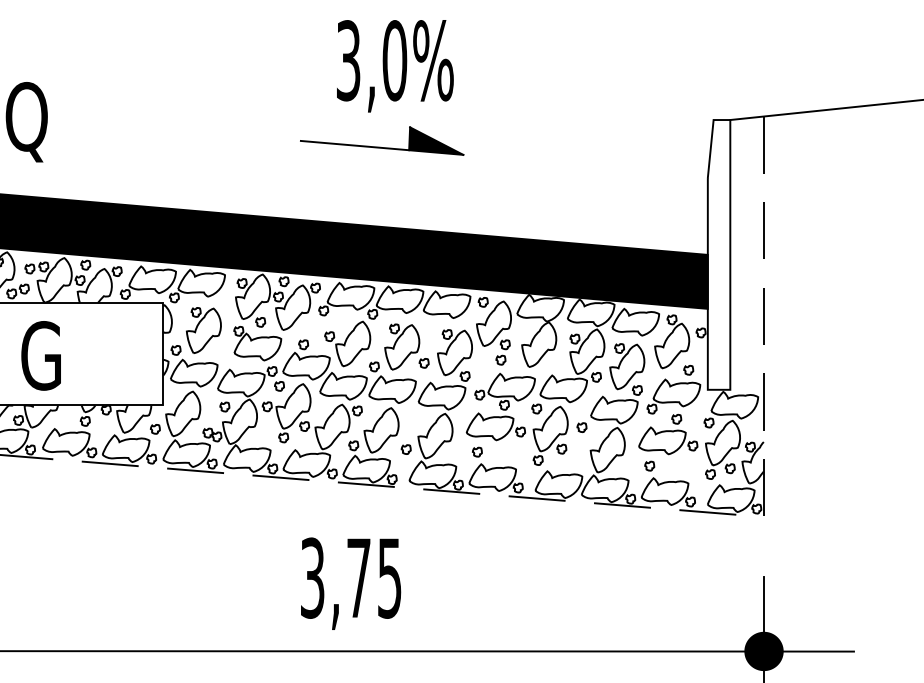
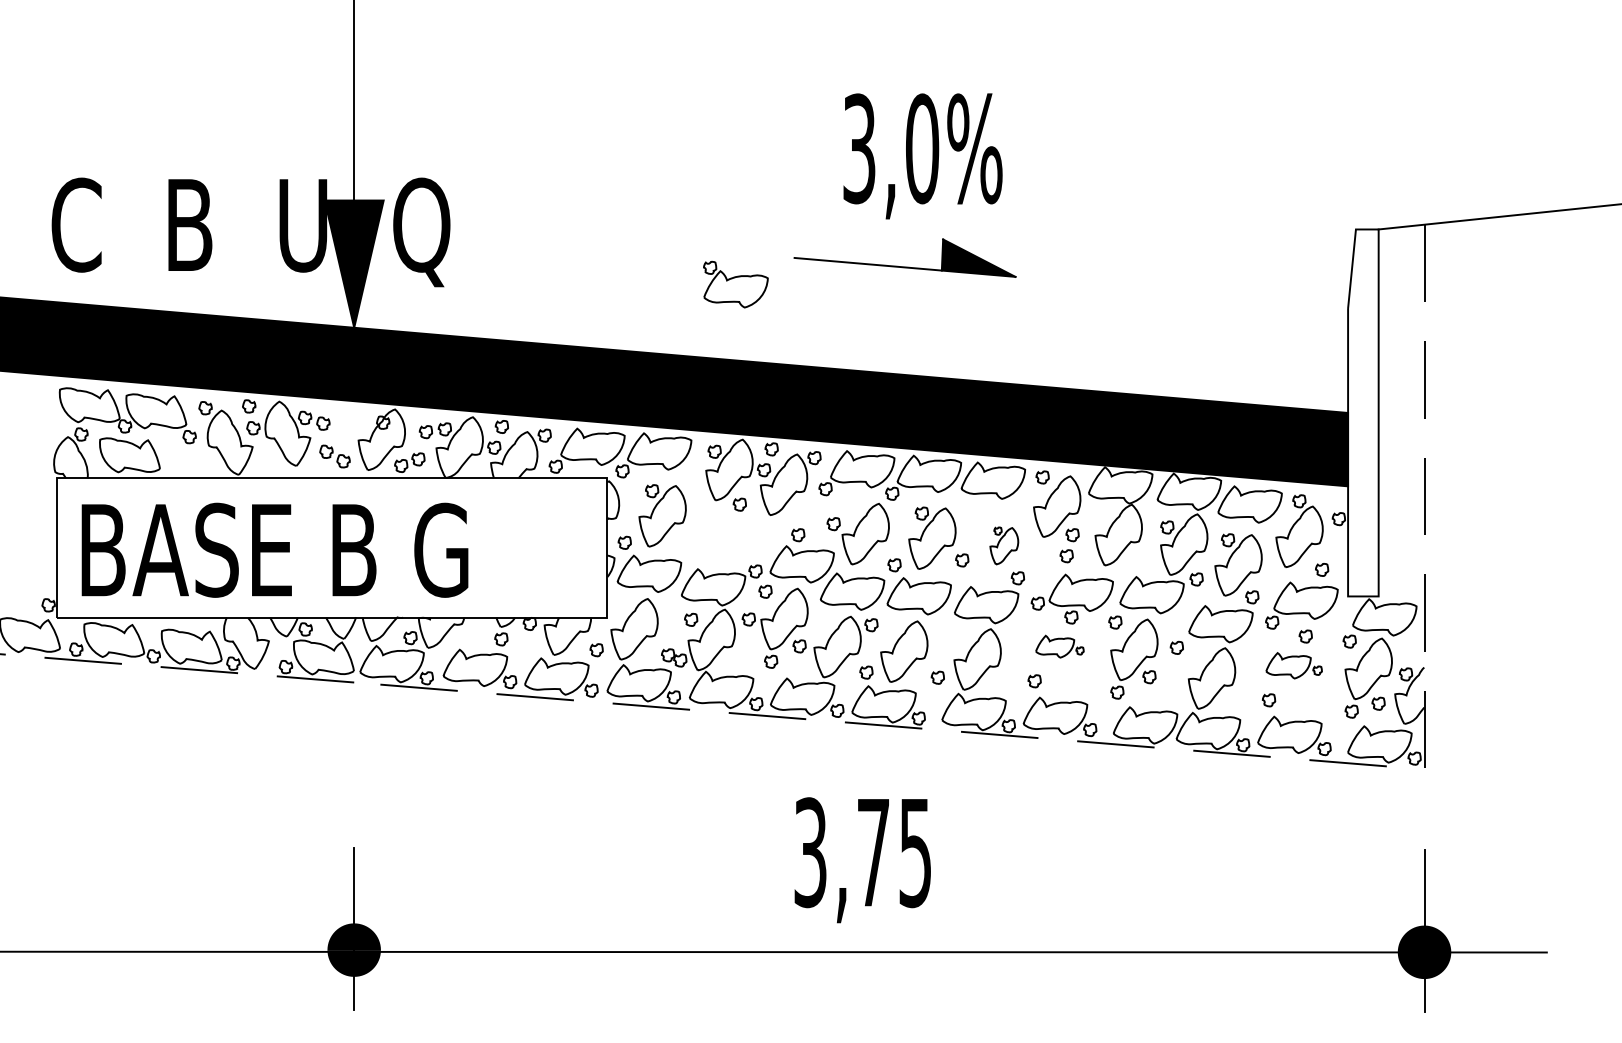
part: (257, 343) -> (735, 284), moved
part: (455, 352) -> (1004, 545), size x0.6
part: (495, 426) -> (1059, 646), size x0.6
part: (667, 440) -> (1293, 665), size x0.7

